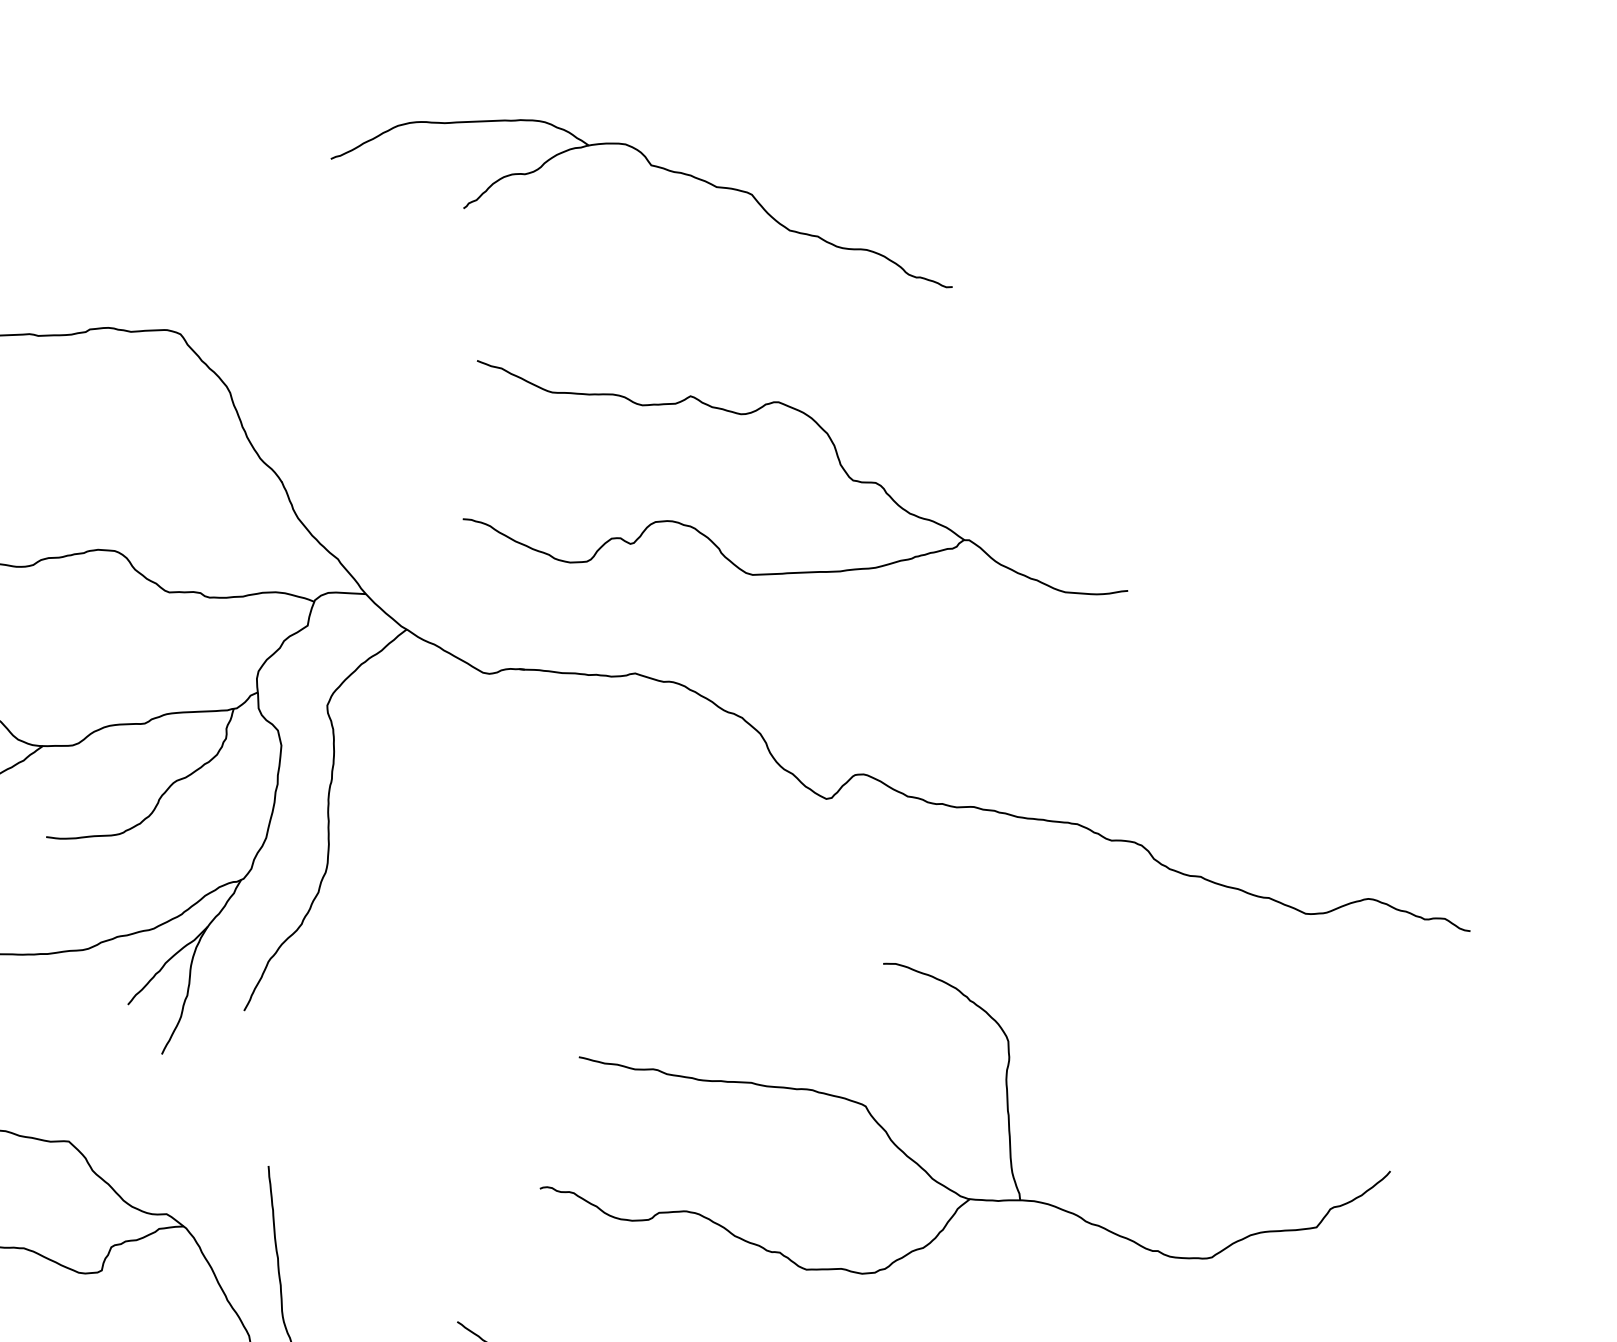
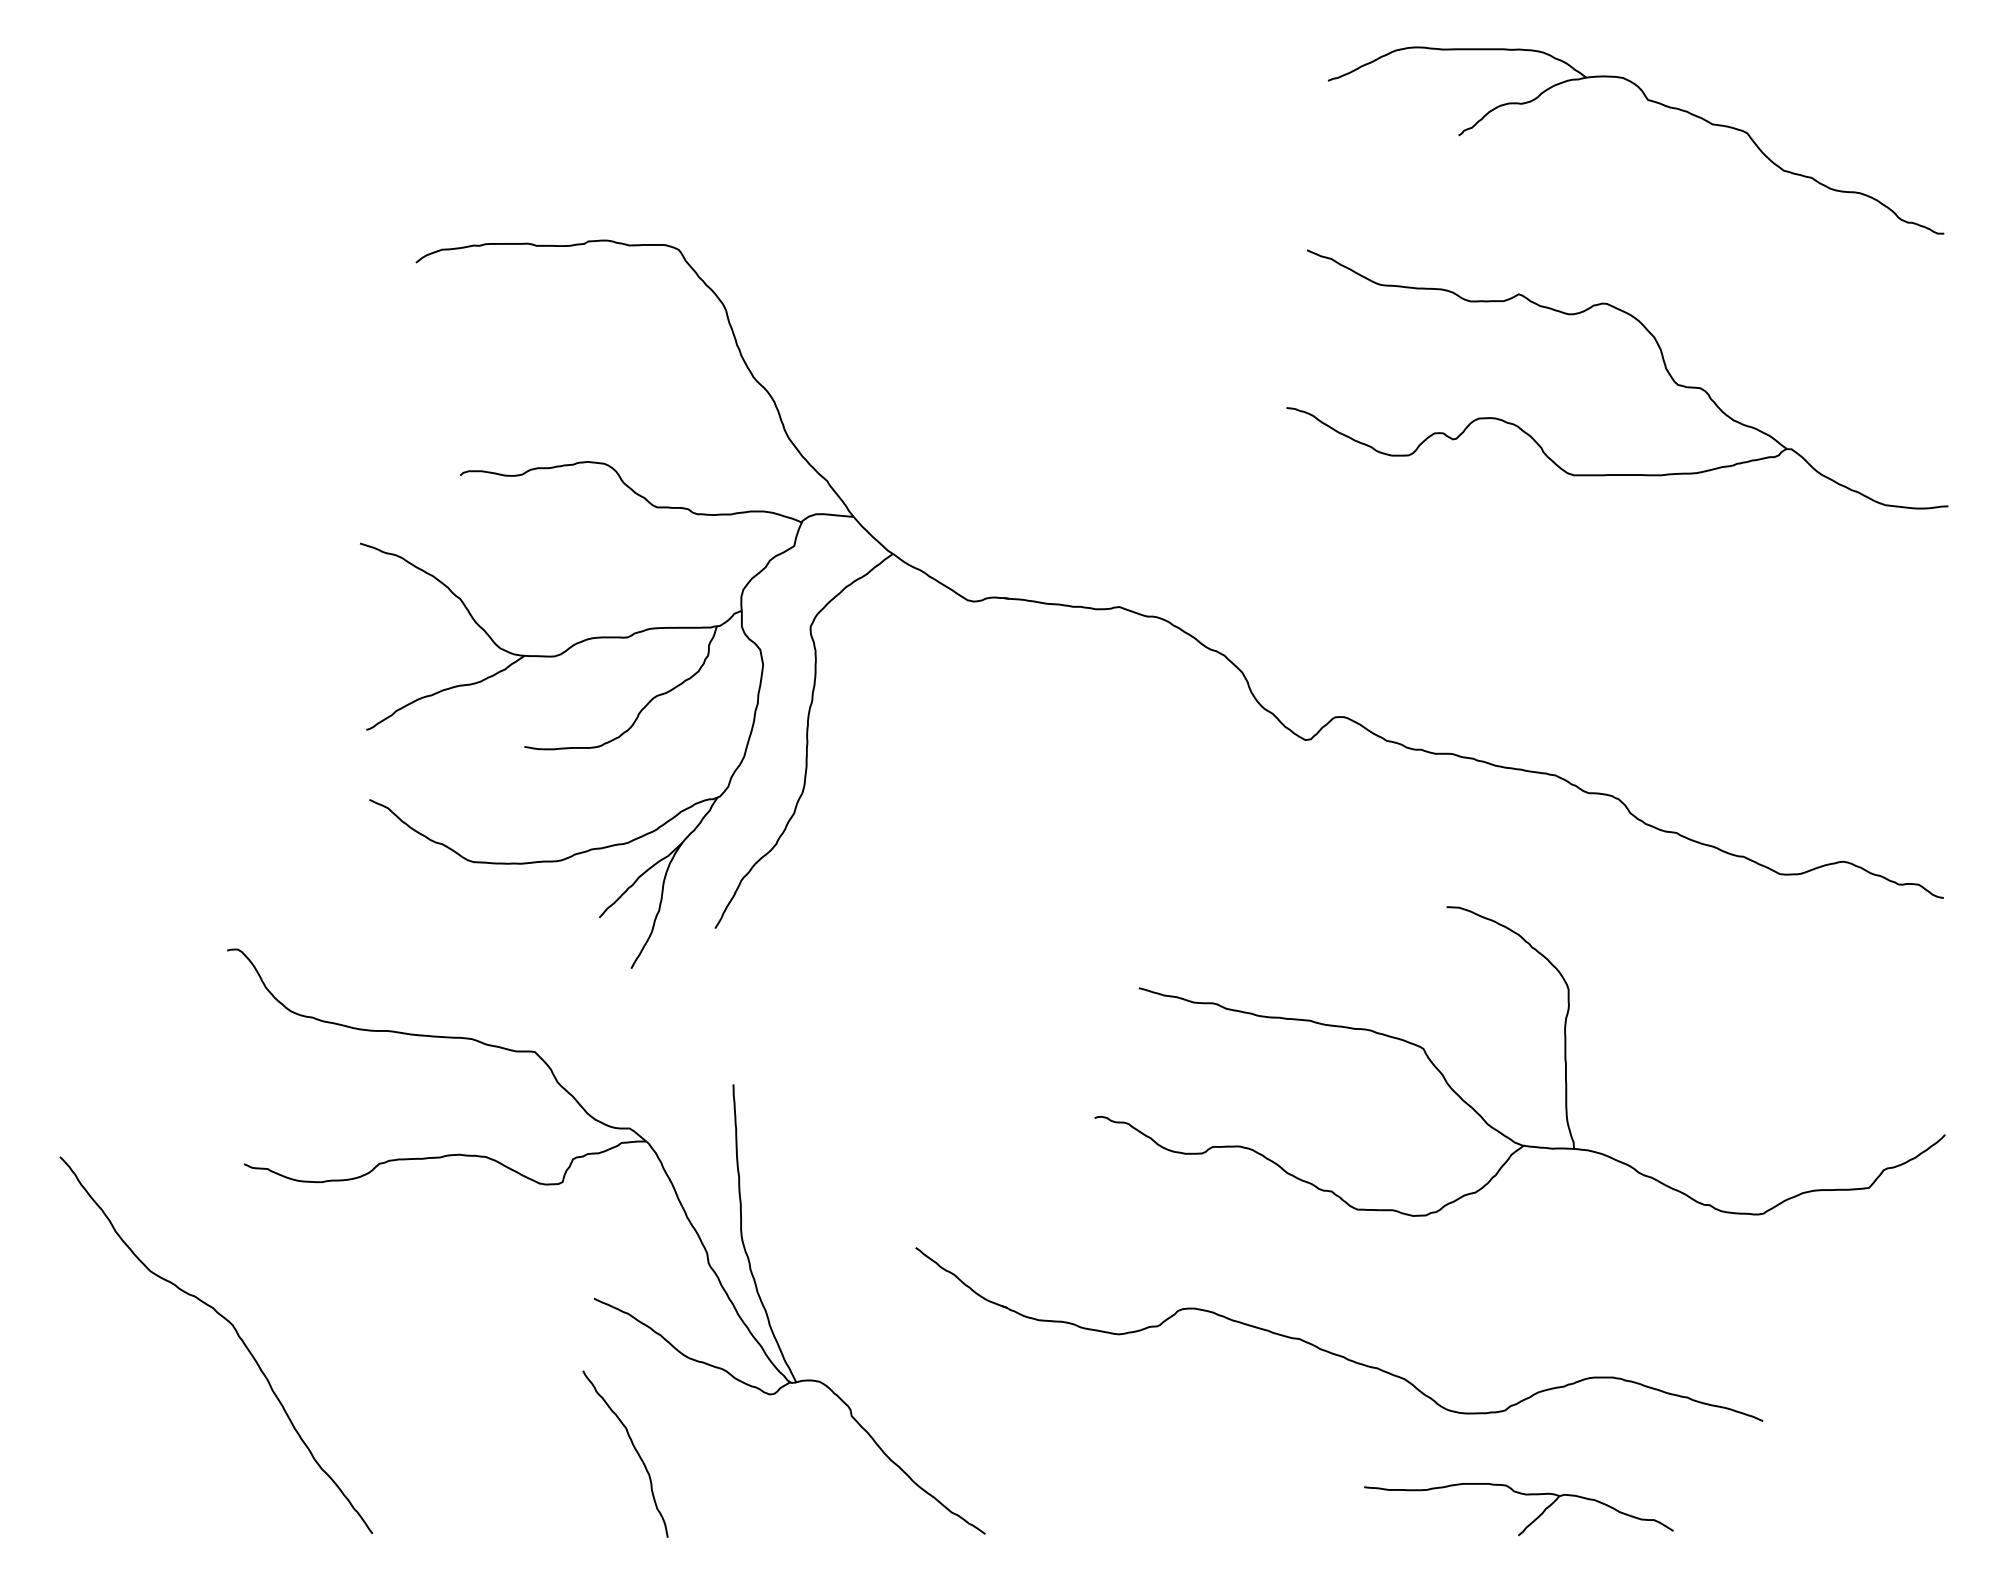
part: (651, 166) -> (1648, 101), moved
part: (838, 463) -> (1664, 367), moved
part: (1007, 1113) -> (1564, 1061), moved

